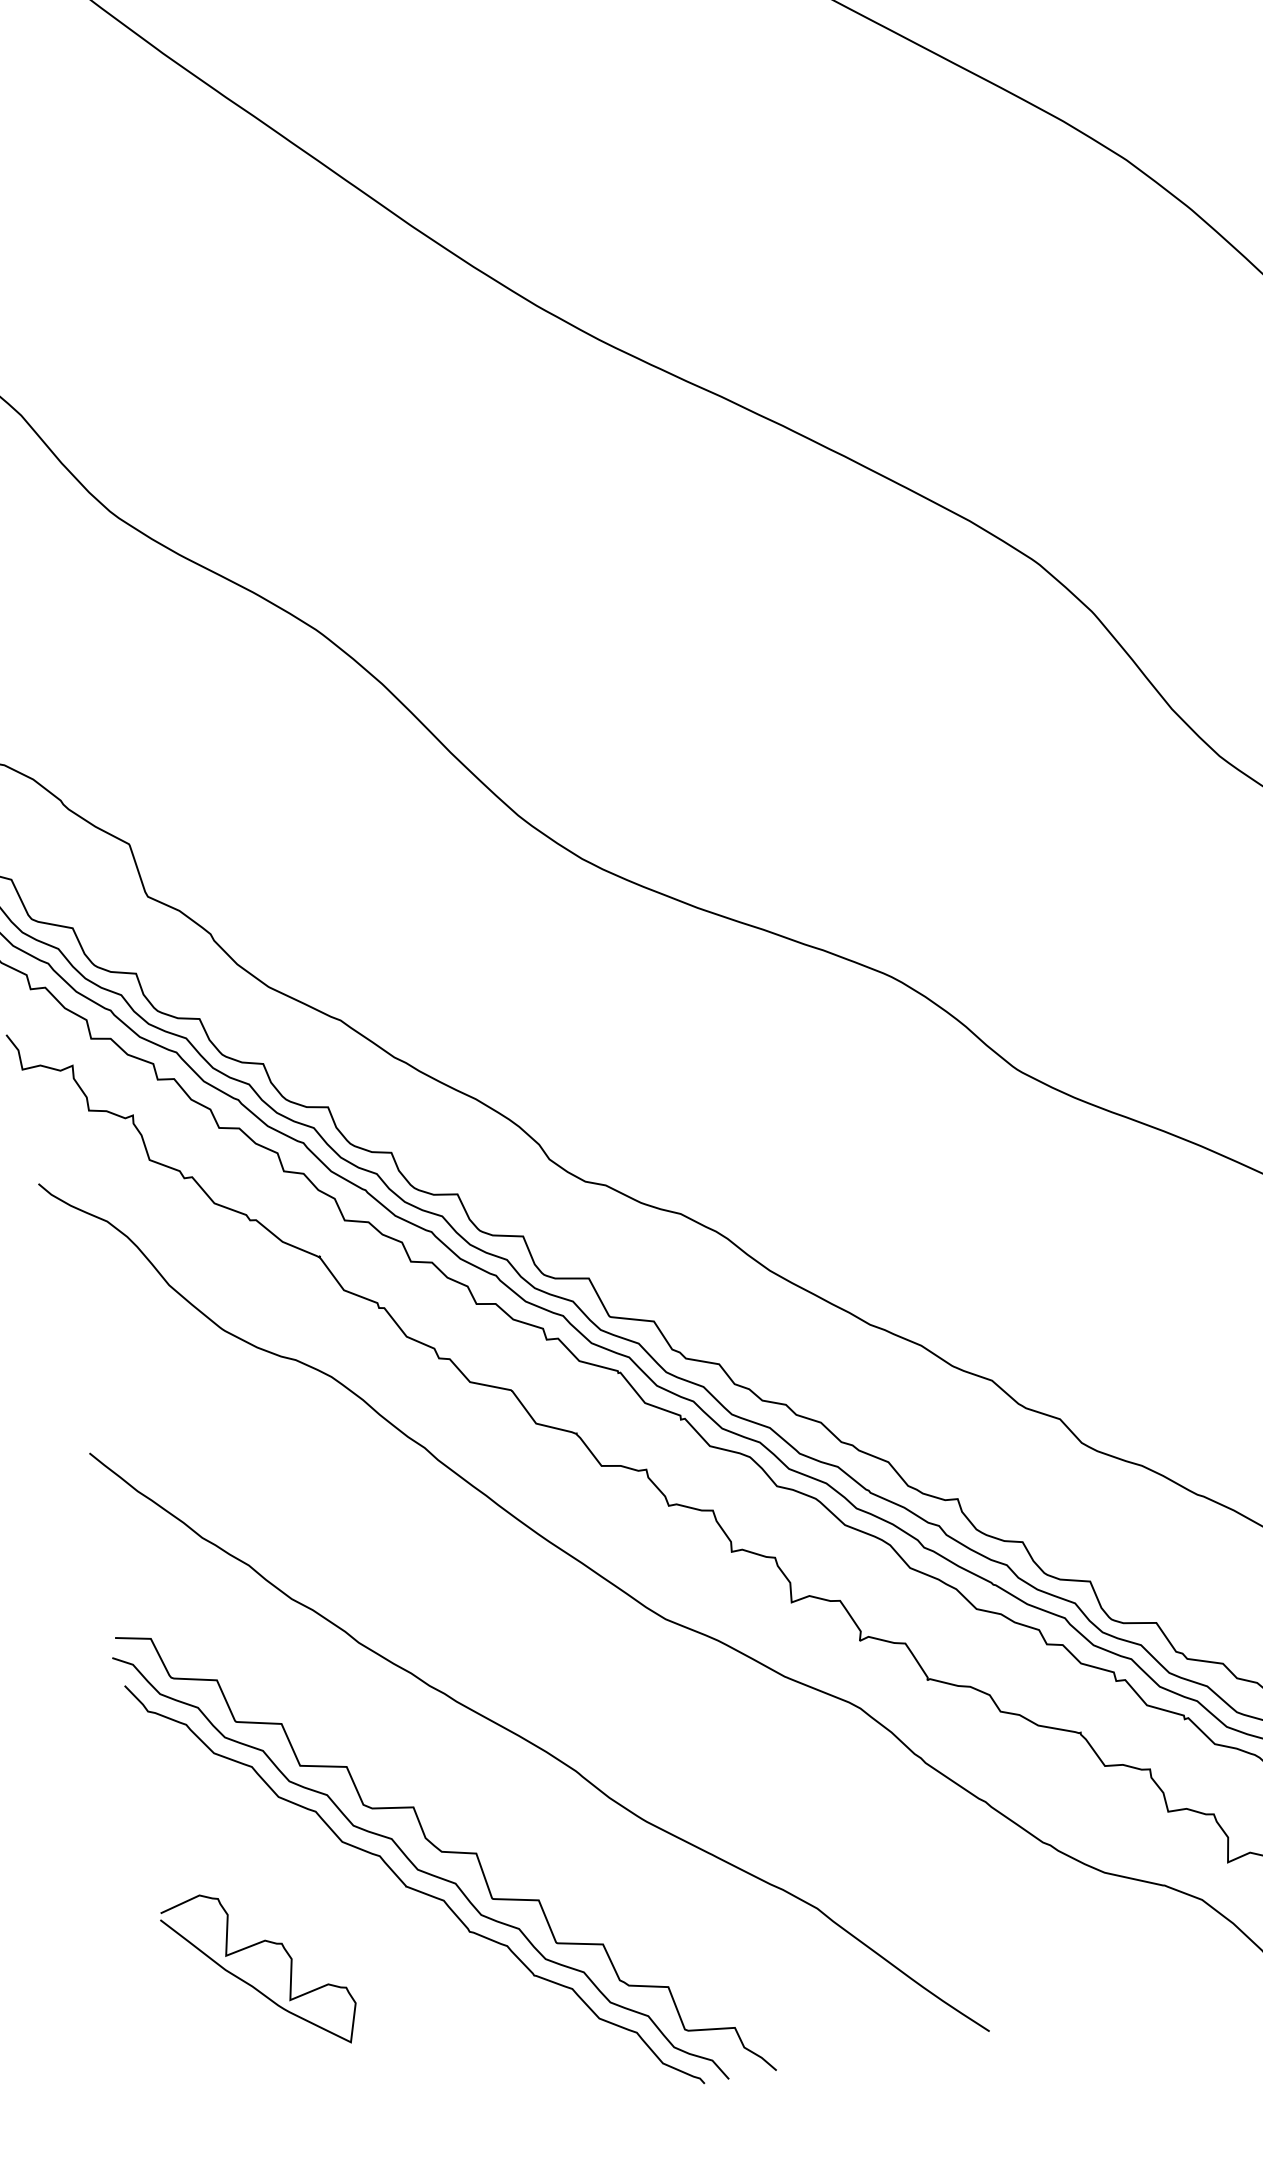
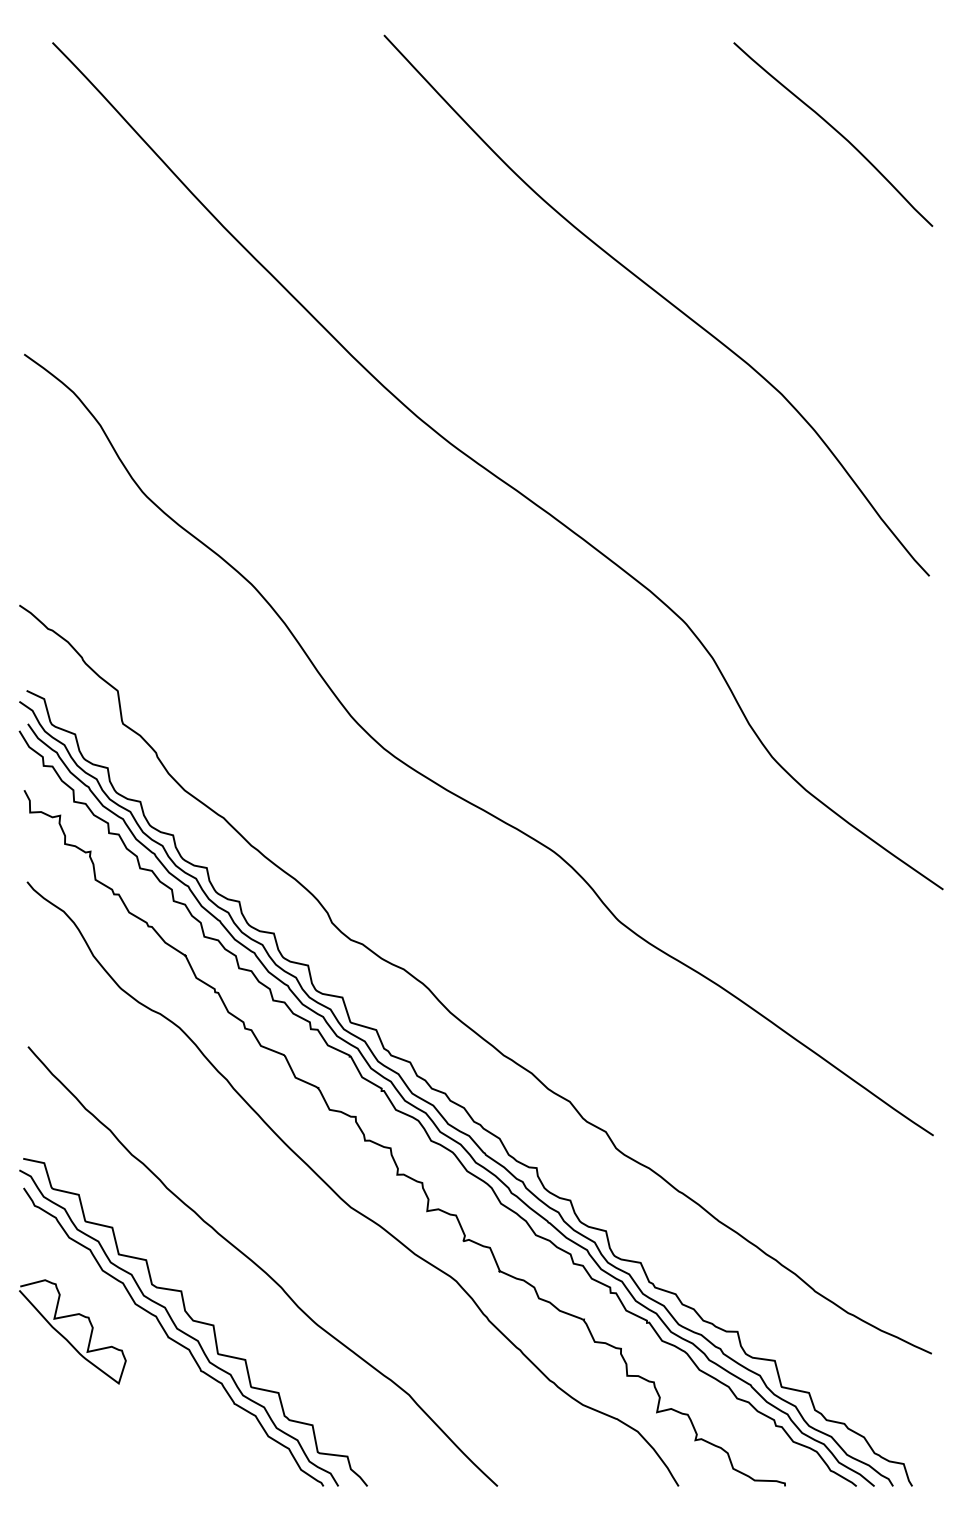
curve: (249, 1983) -> (65, 1337), moved

